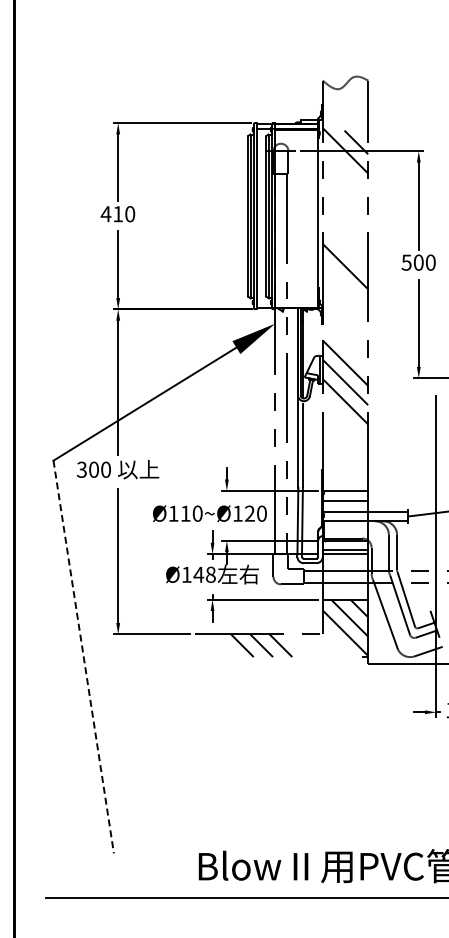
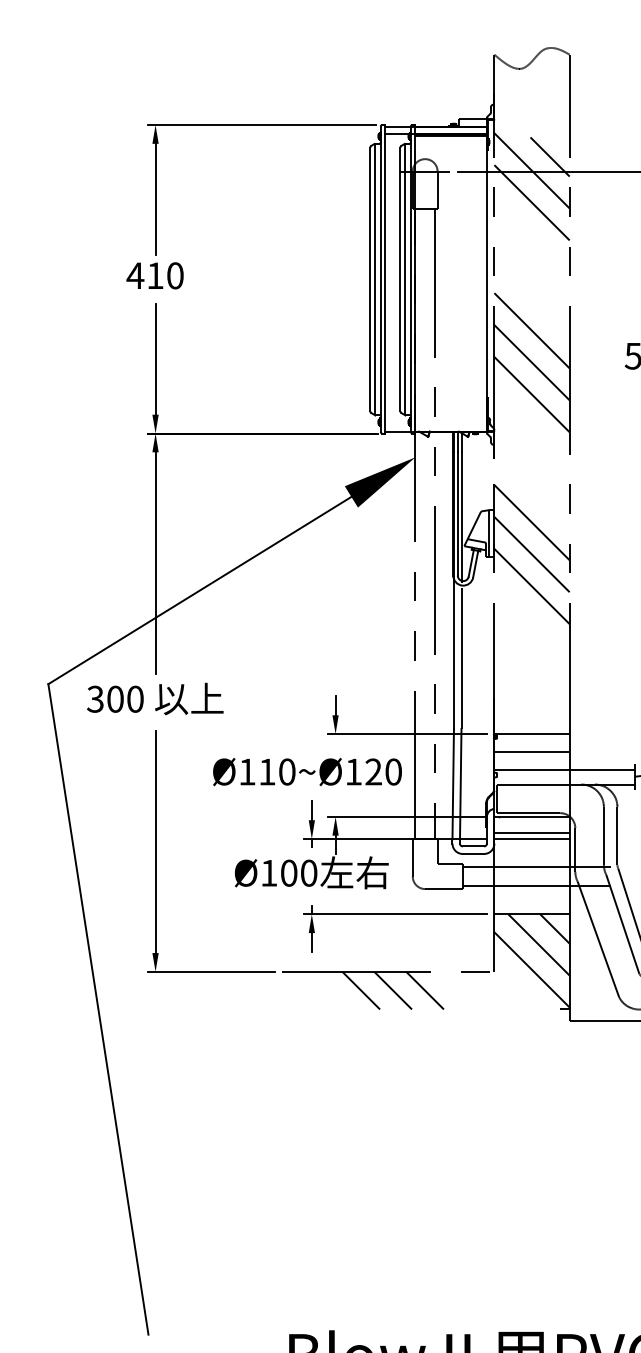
line: (345, 169) -> (532, 201), added
line: (345, 247) -> (532, 331), added
line: (345, 285) -> (532, 393), added
text: (204, 574) -> (298, 872), Ø148 -> Ø100
line: (83, 657) -> (98, 1010), dashed -> solid

